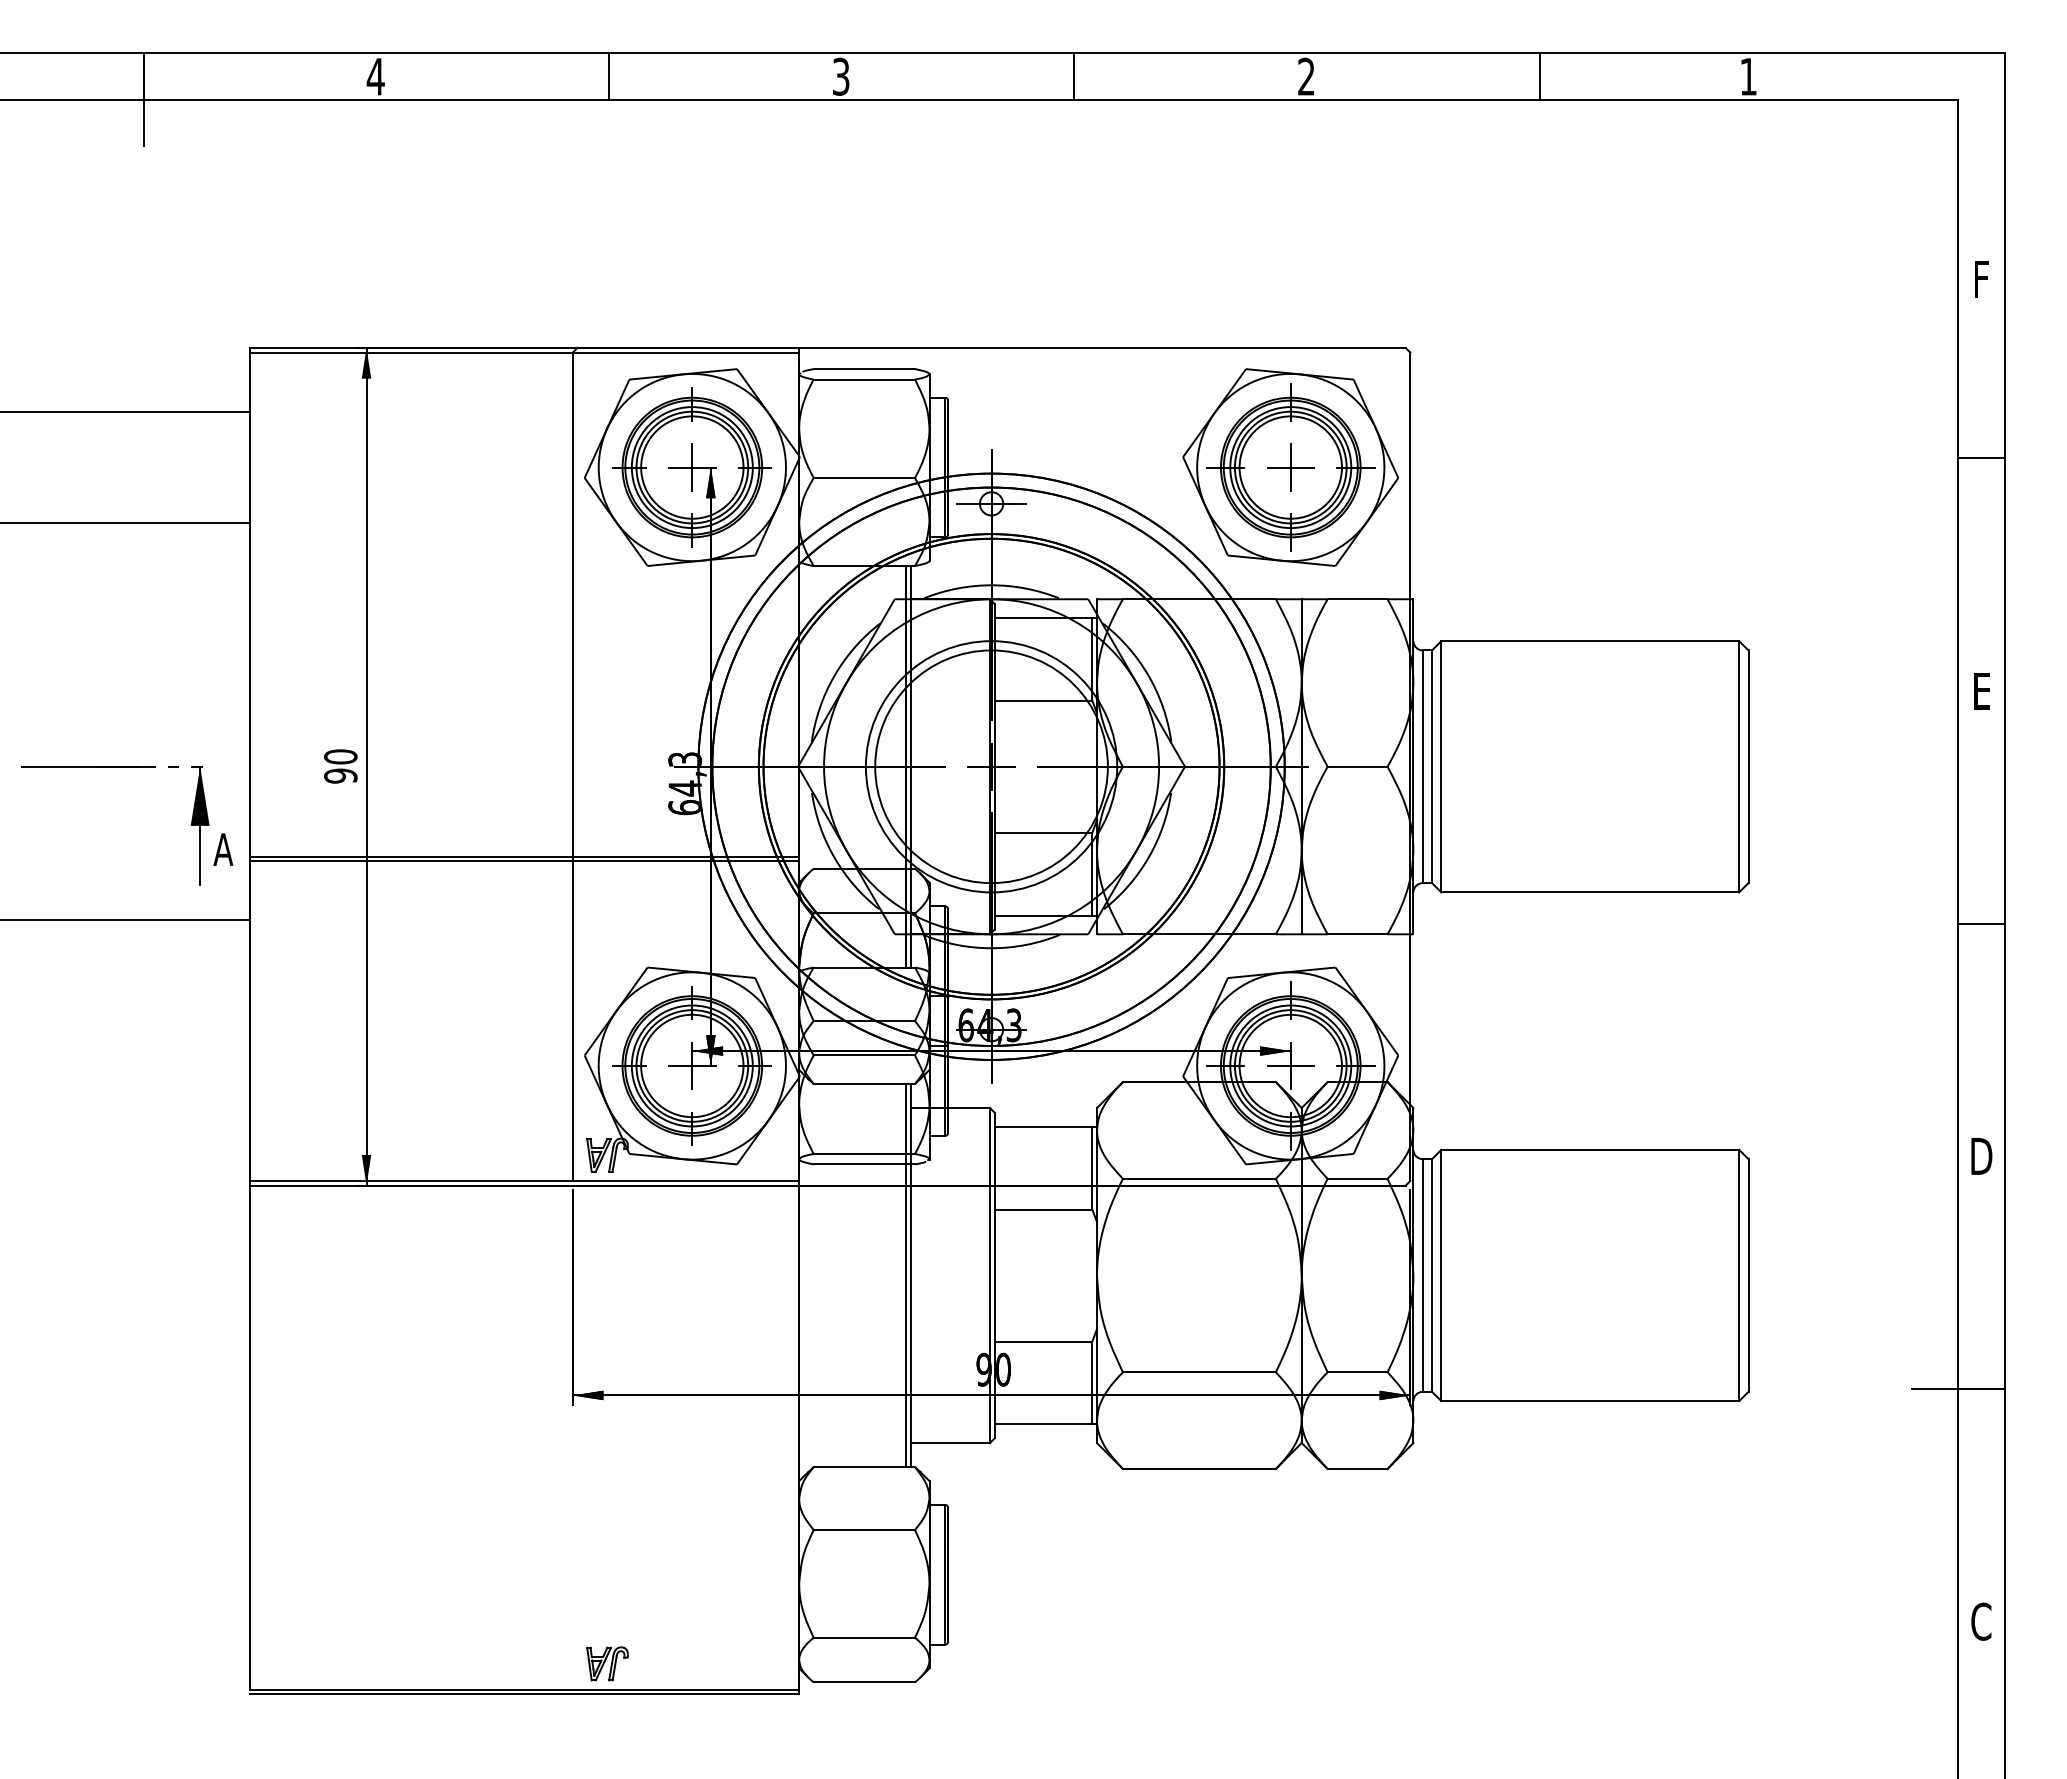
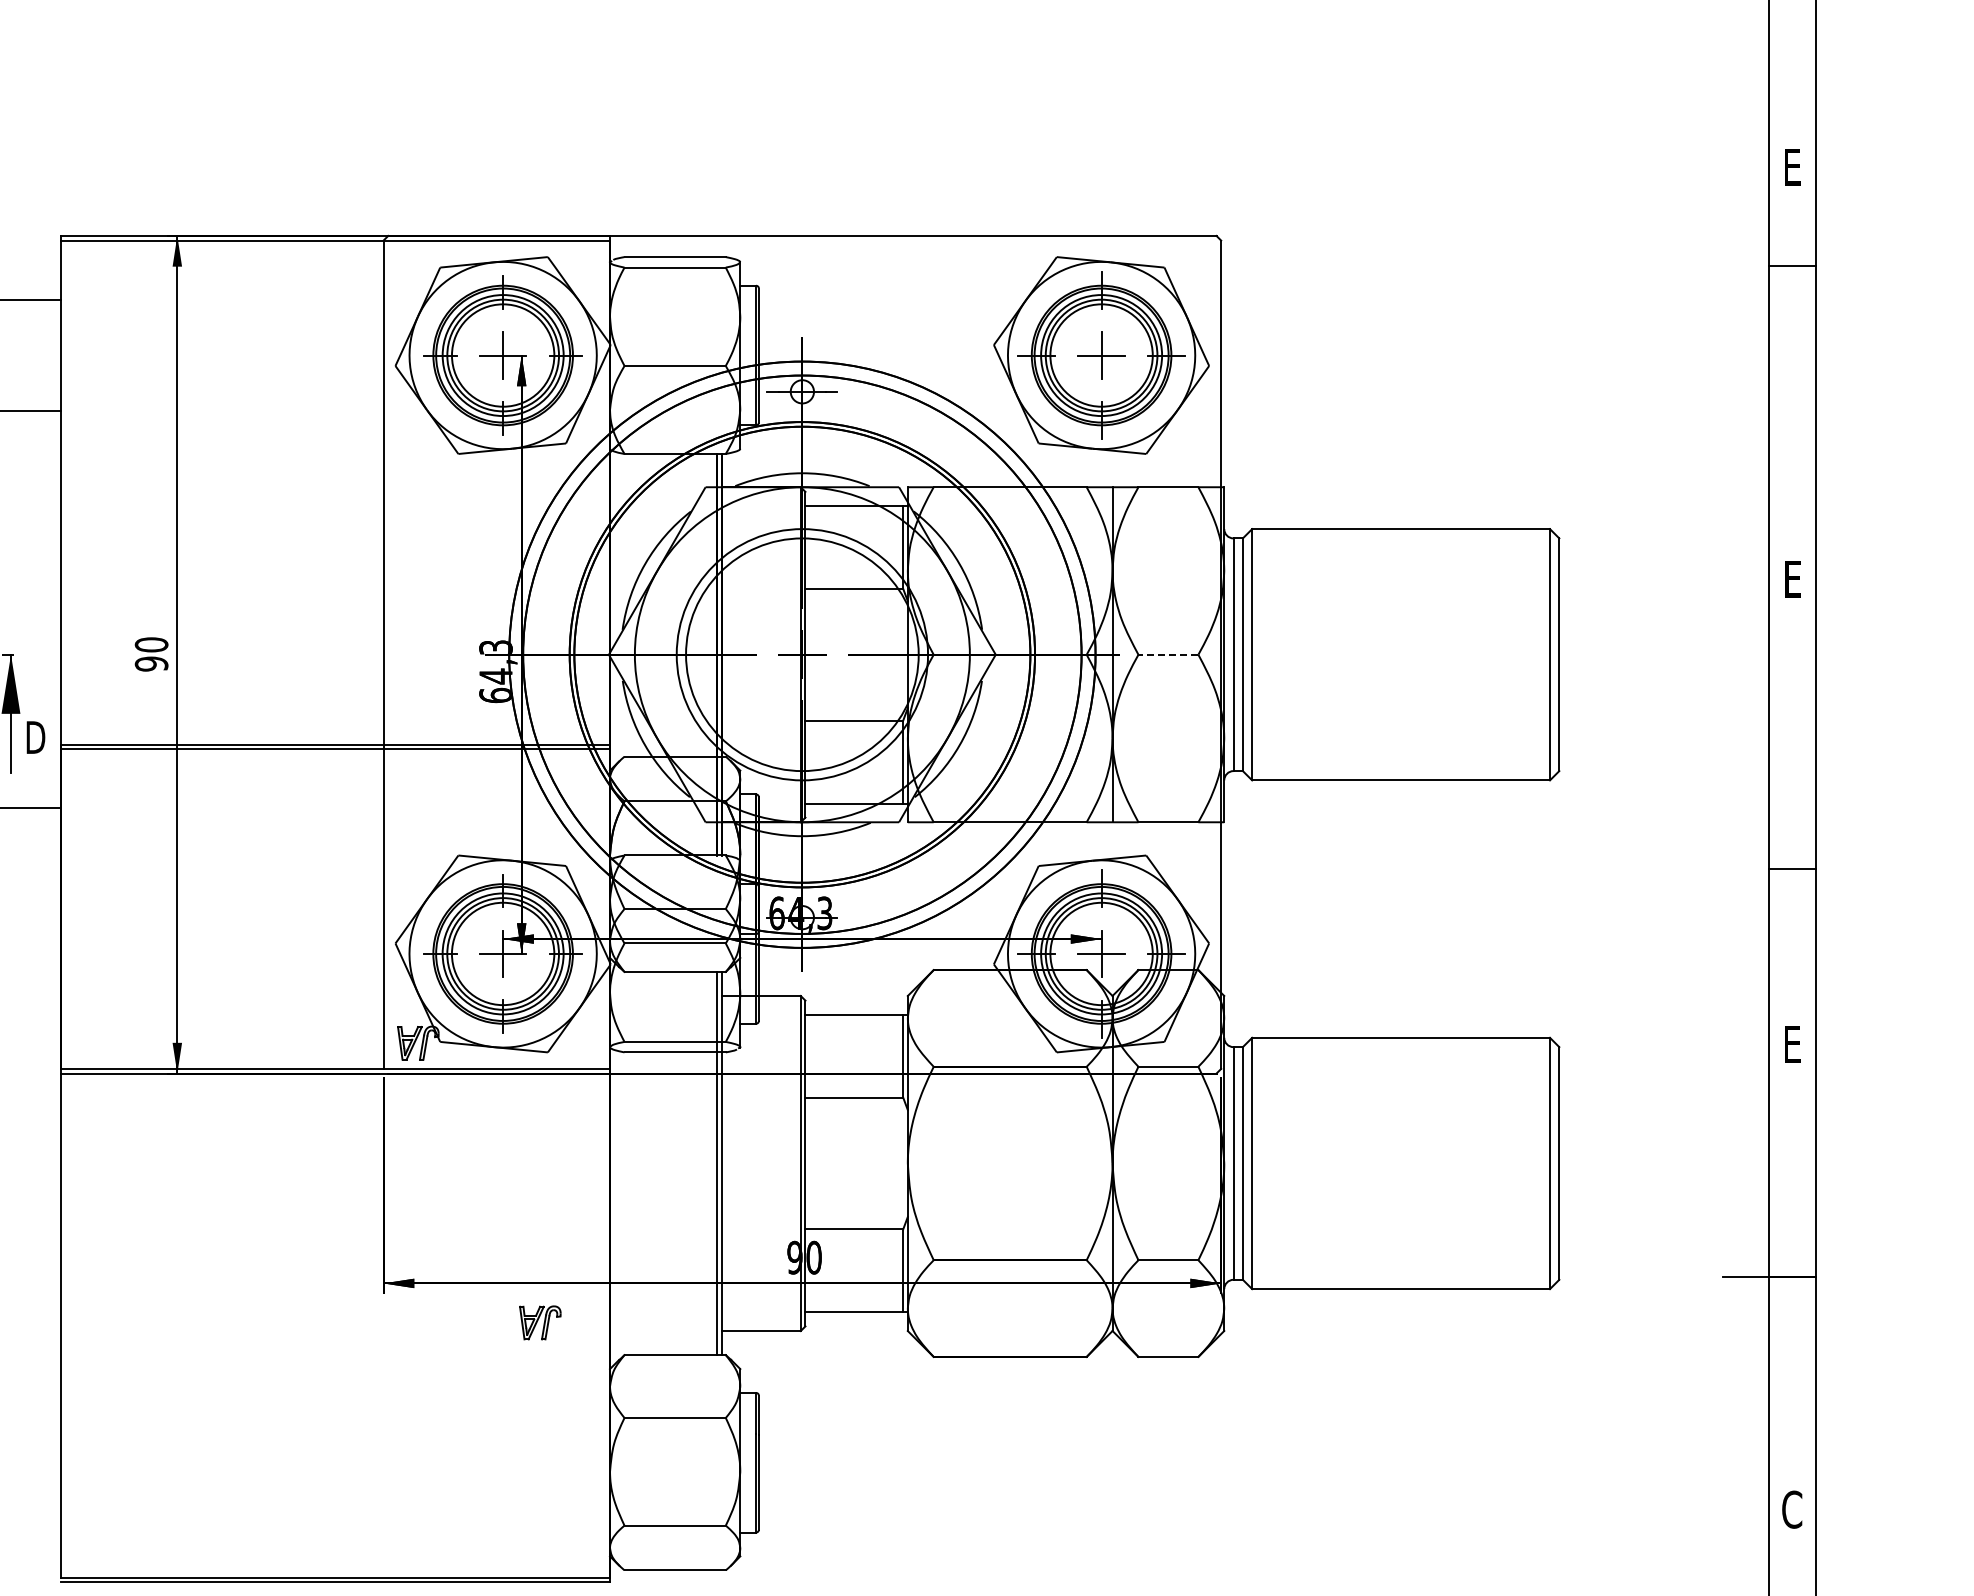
text: (1981, 279) -> (1792, 167), F -> E
line: (1981, 458) -> (1792, 266), moved
line: (1357, 766) -> (1168, 654), solid -> dashed
text: (223, 849) -> (34, 737), A -> D
line: (1981, 923) -> (1792, 868), moved
text: (1981, 1156) -> (1792, 1044), D -> E
part: (607, 1663) -> (540, 1322), moved

